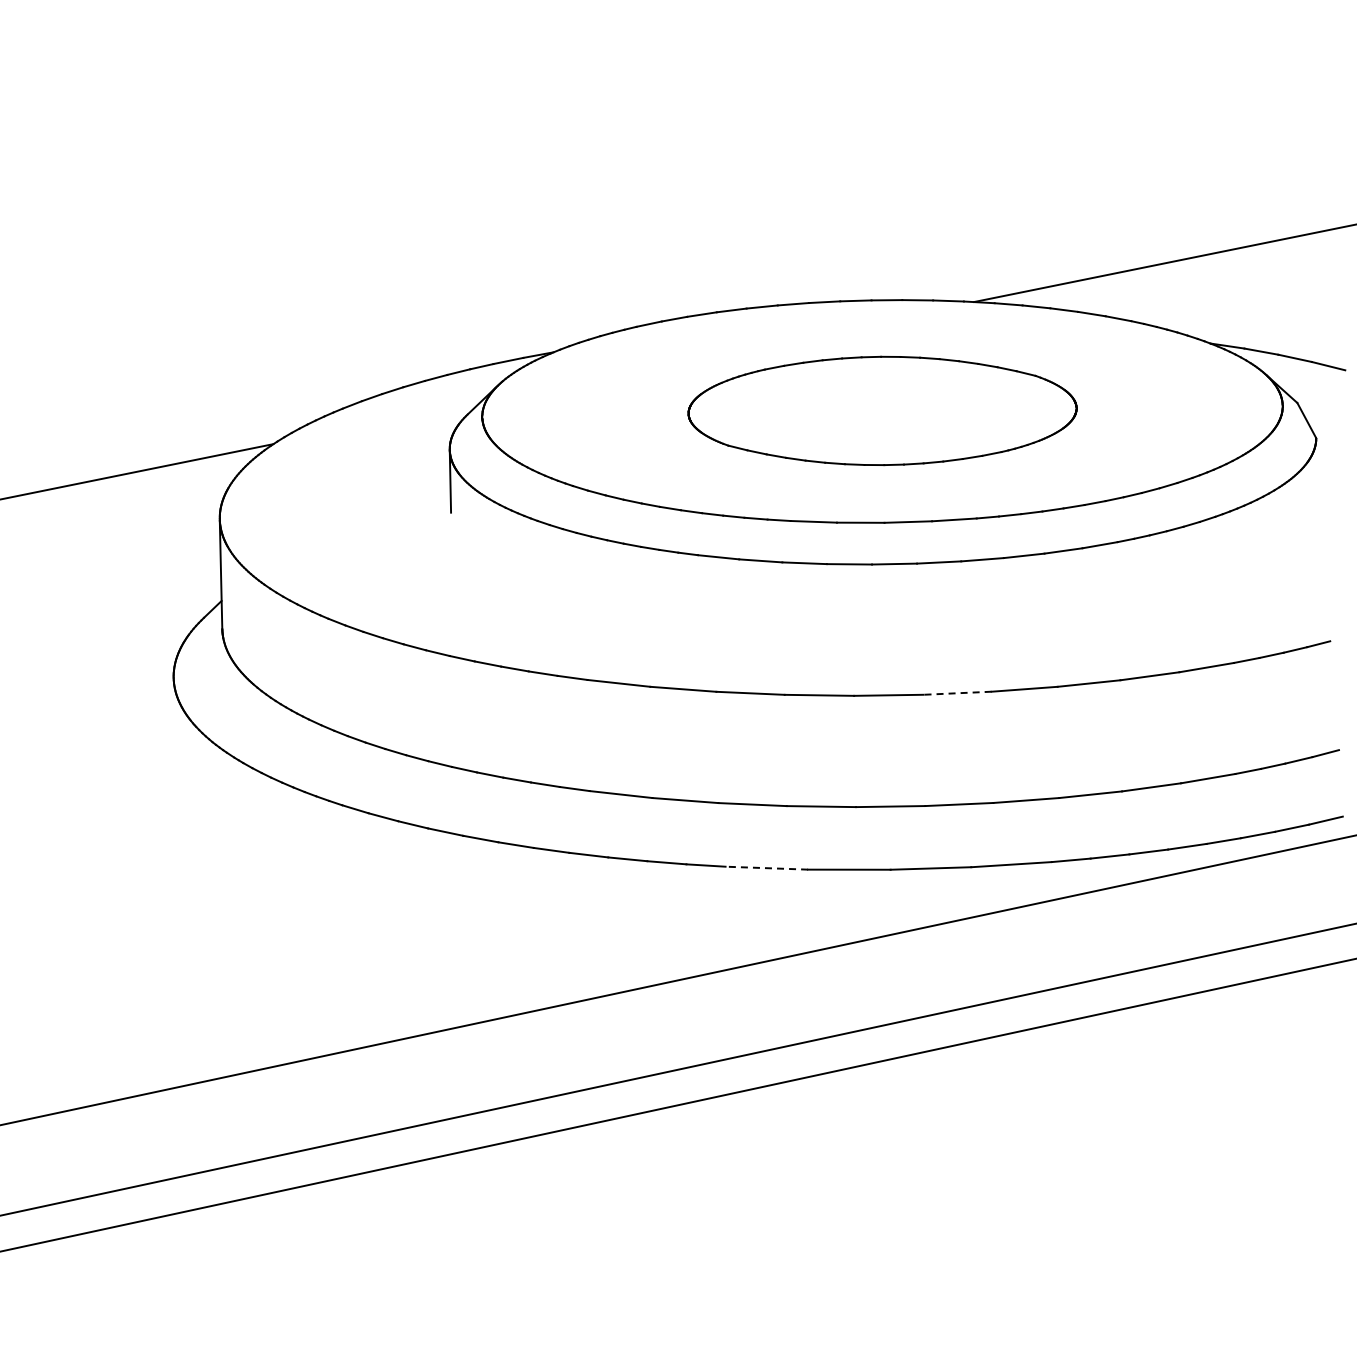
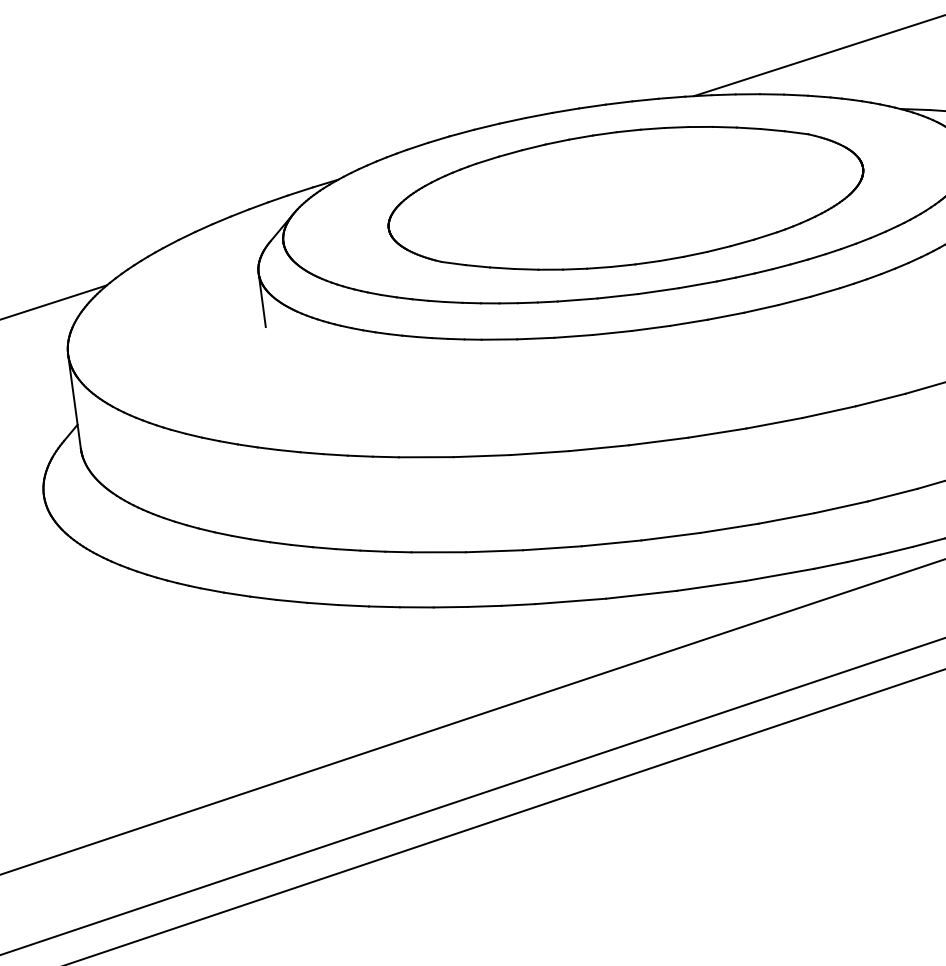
part: (882, 410) -> (625, 197), size x1.43
line: (957, 693) -> (717, 433), dashed -> solid
line: (766, 868) -> (570, 601), dashed -> solid

